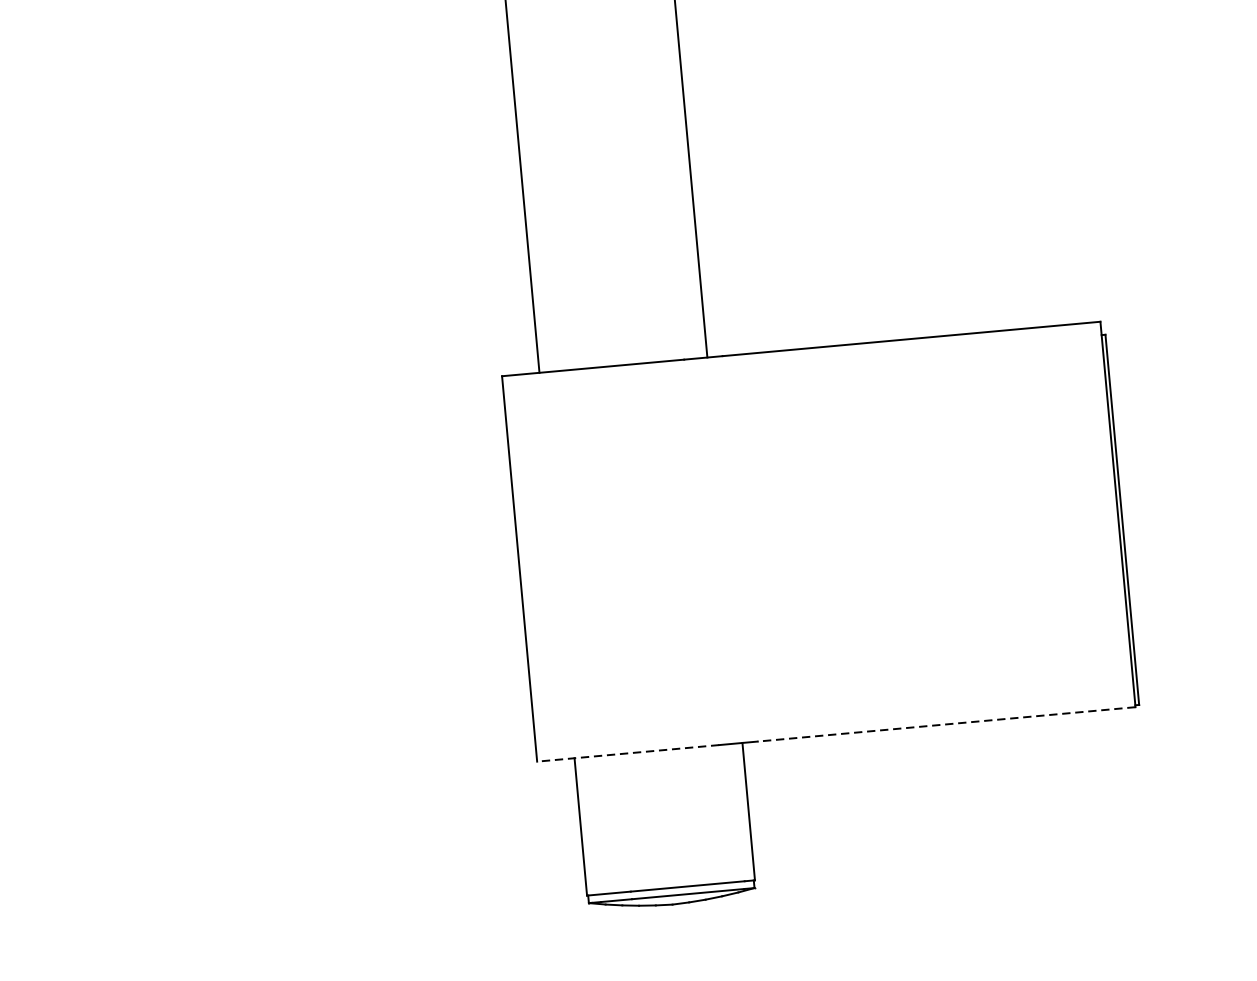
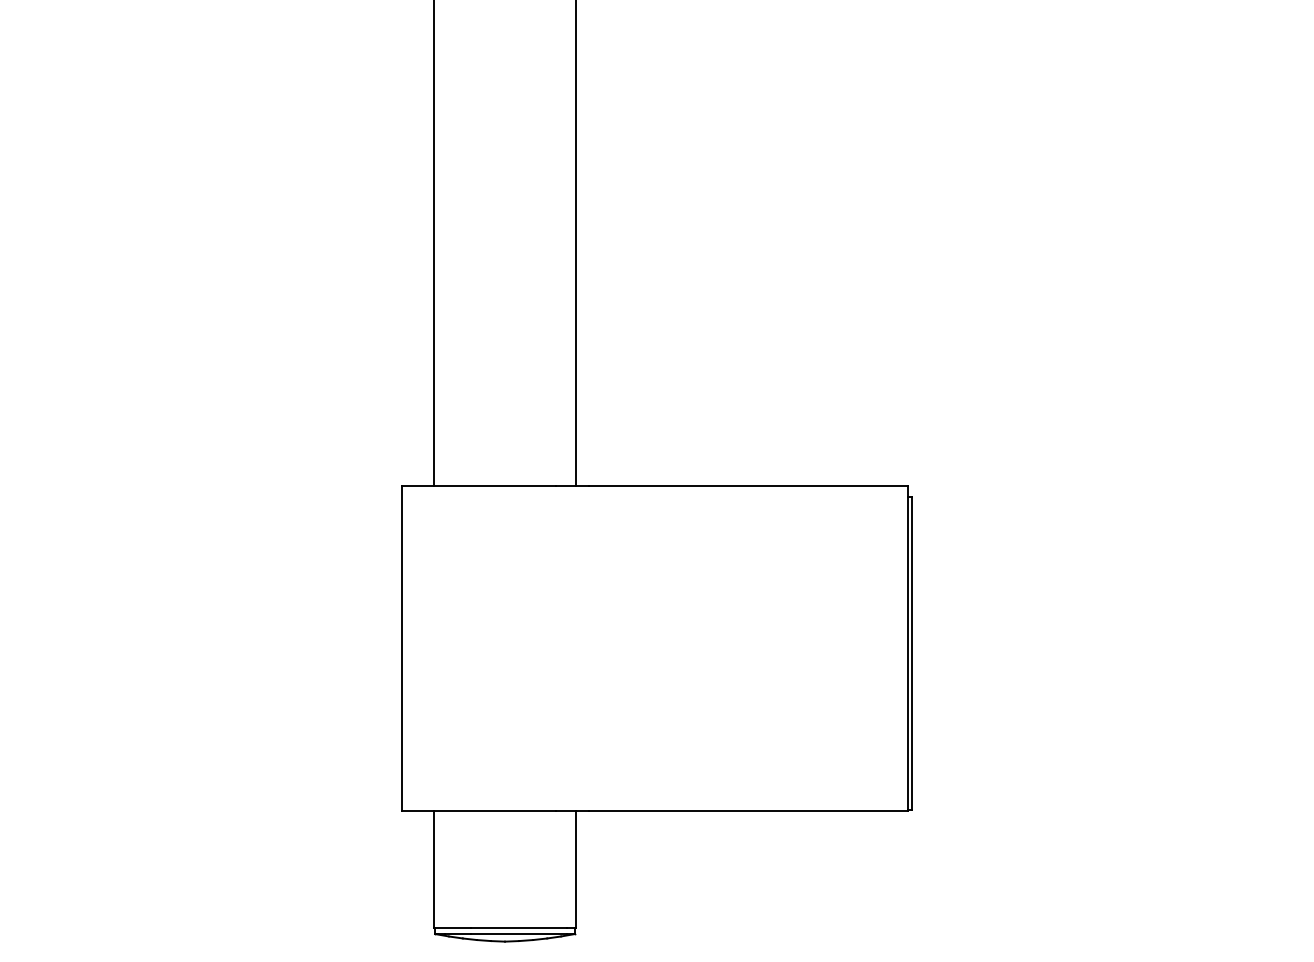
line: (946, 724) -> (748, 811), dashed -> solid
line: (628, 753) -> (479, 811), dashed -> solid

